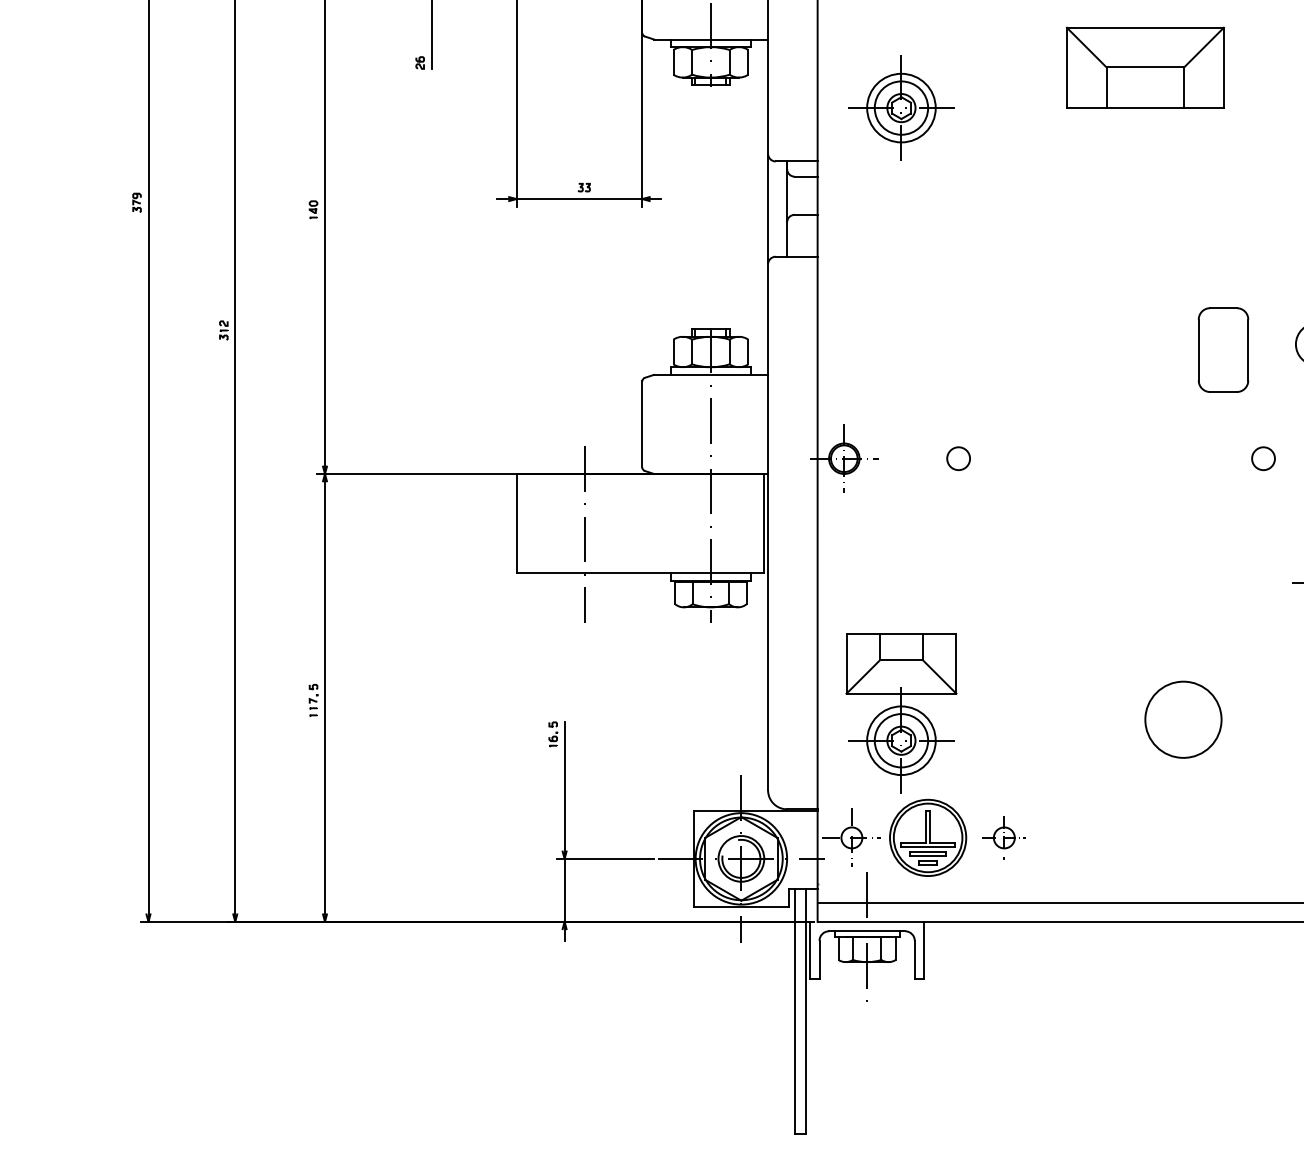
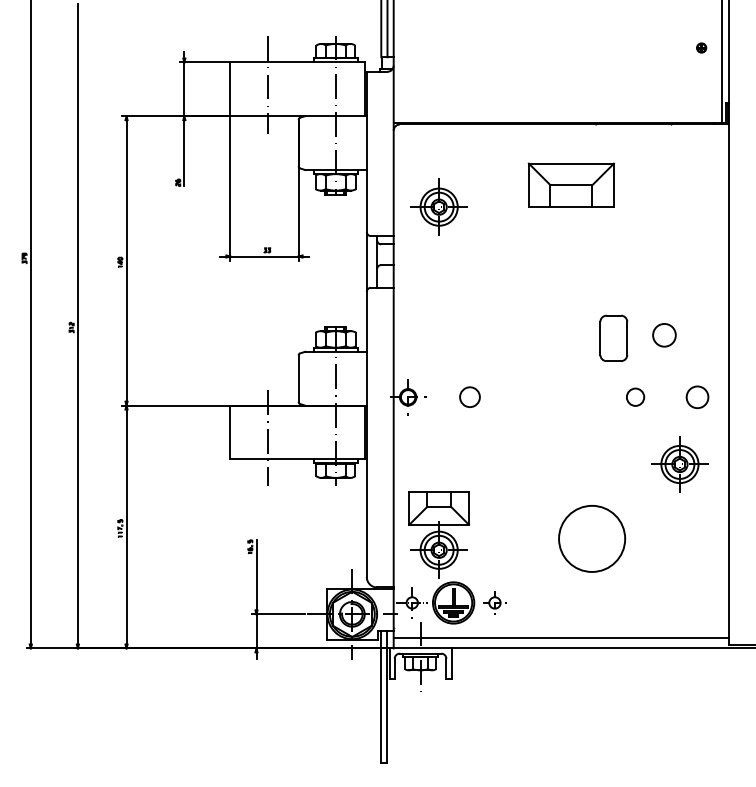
circle: (959, 459) -> (470, 397), size x1.6
circle: (1263, 459) -> (635, 397), size x1.4
circle: (1182, 719) -> (591, 538), size x1.6

